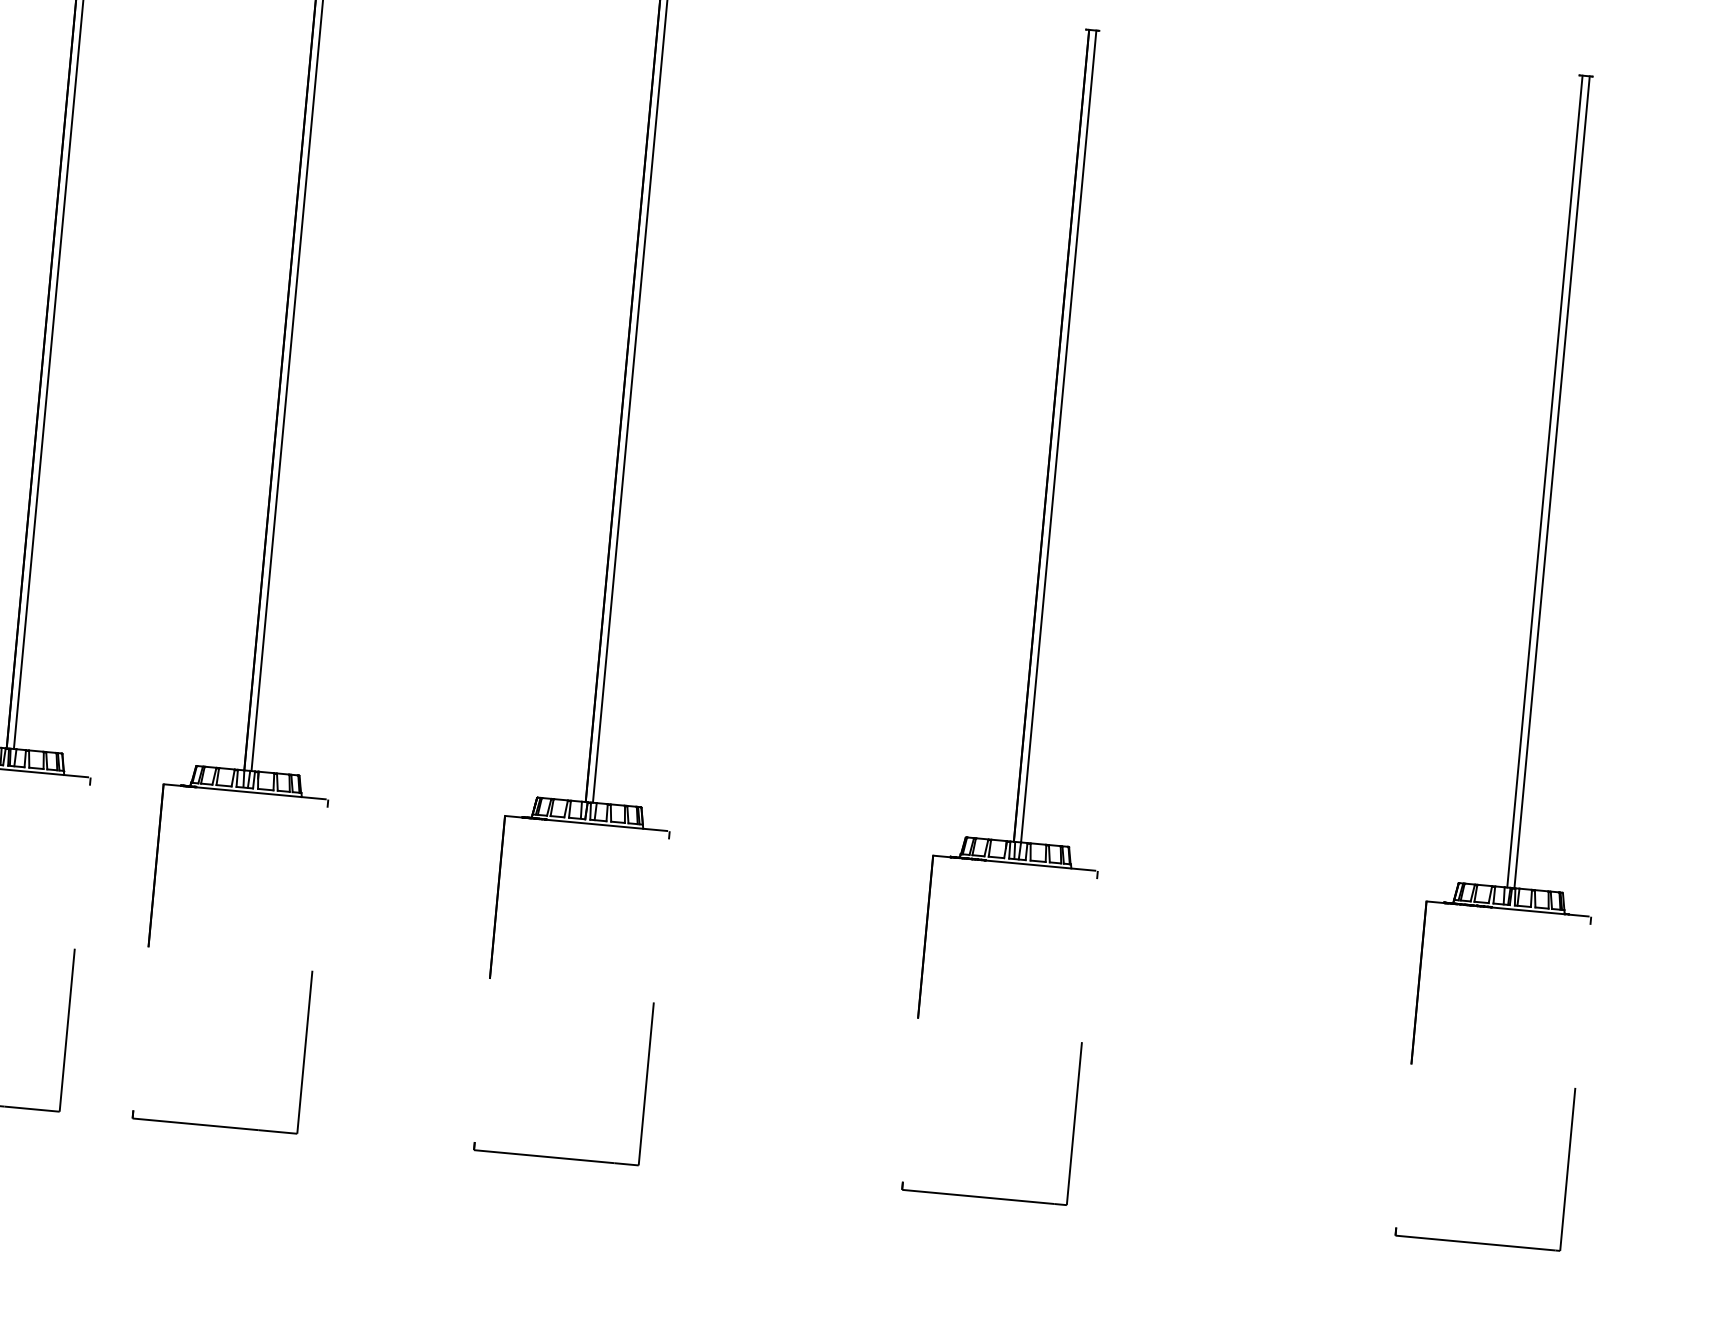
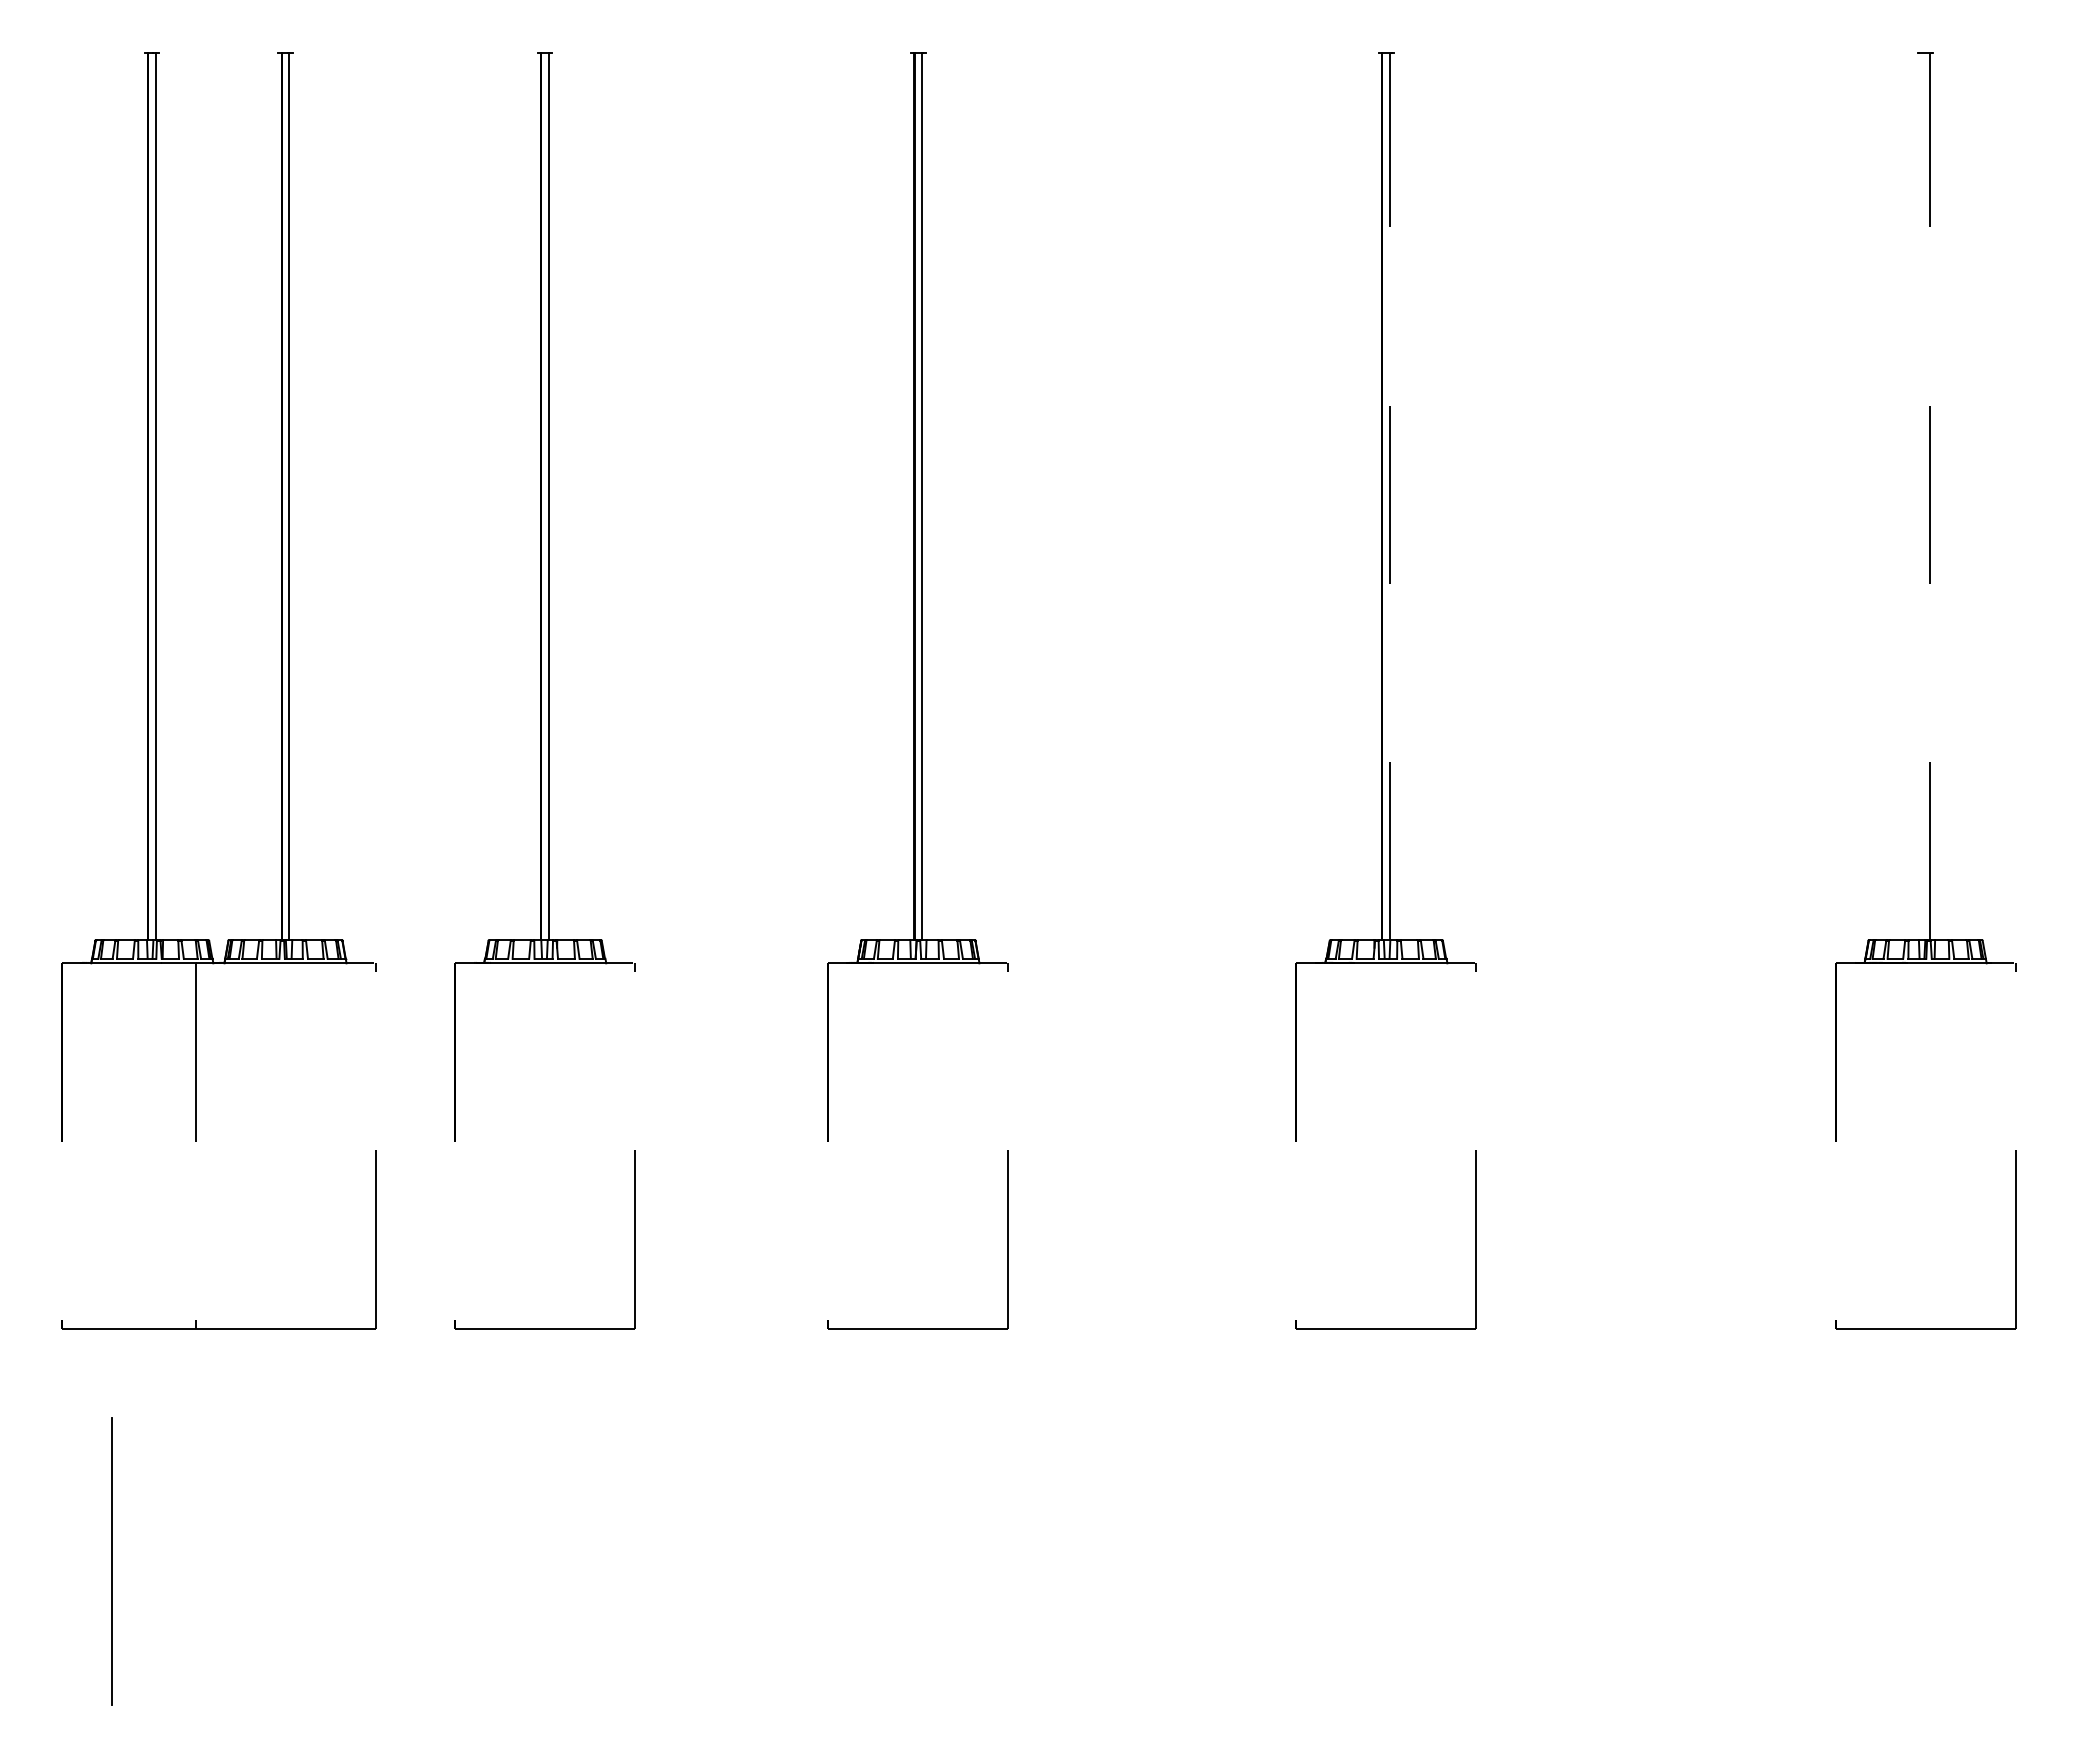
line: (1058, 436) -> (1390, 496), solid -> dashed
line: (1544, 481) -> (1921, 496), removed
line: (1552, 482) -> (1929, 496), solid -> dashed

